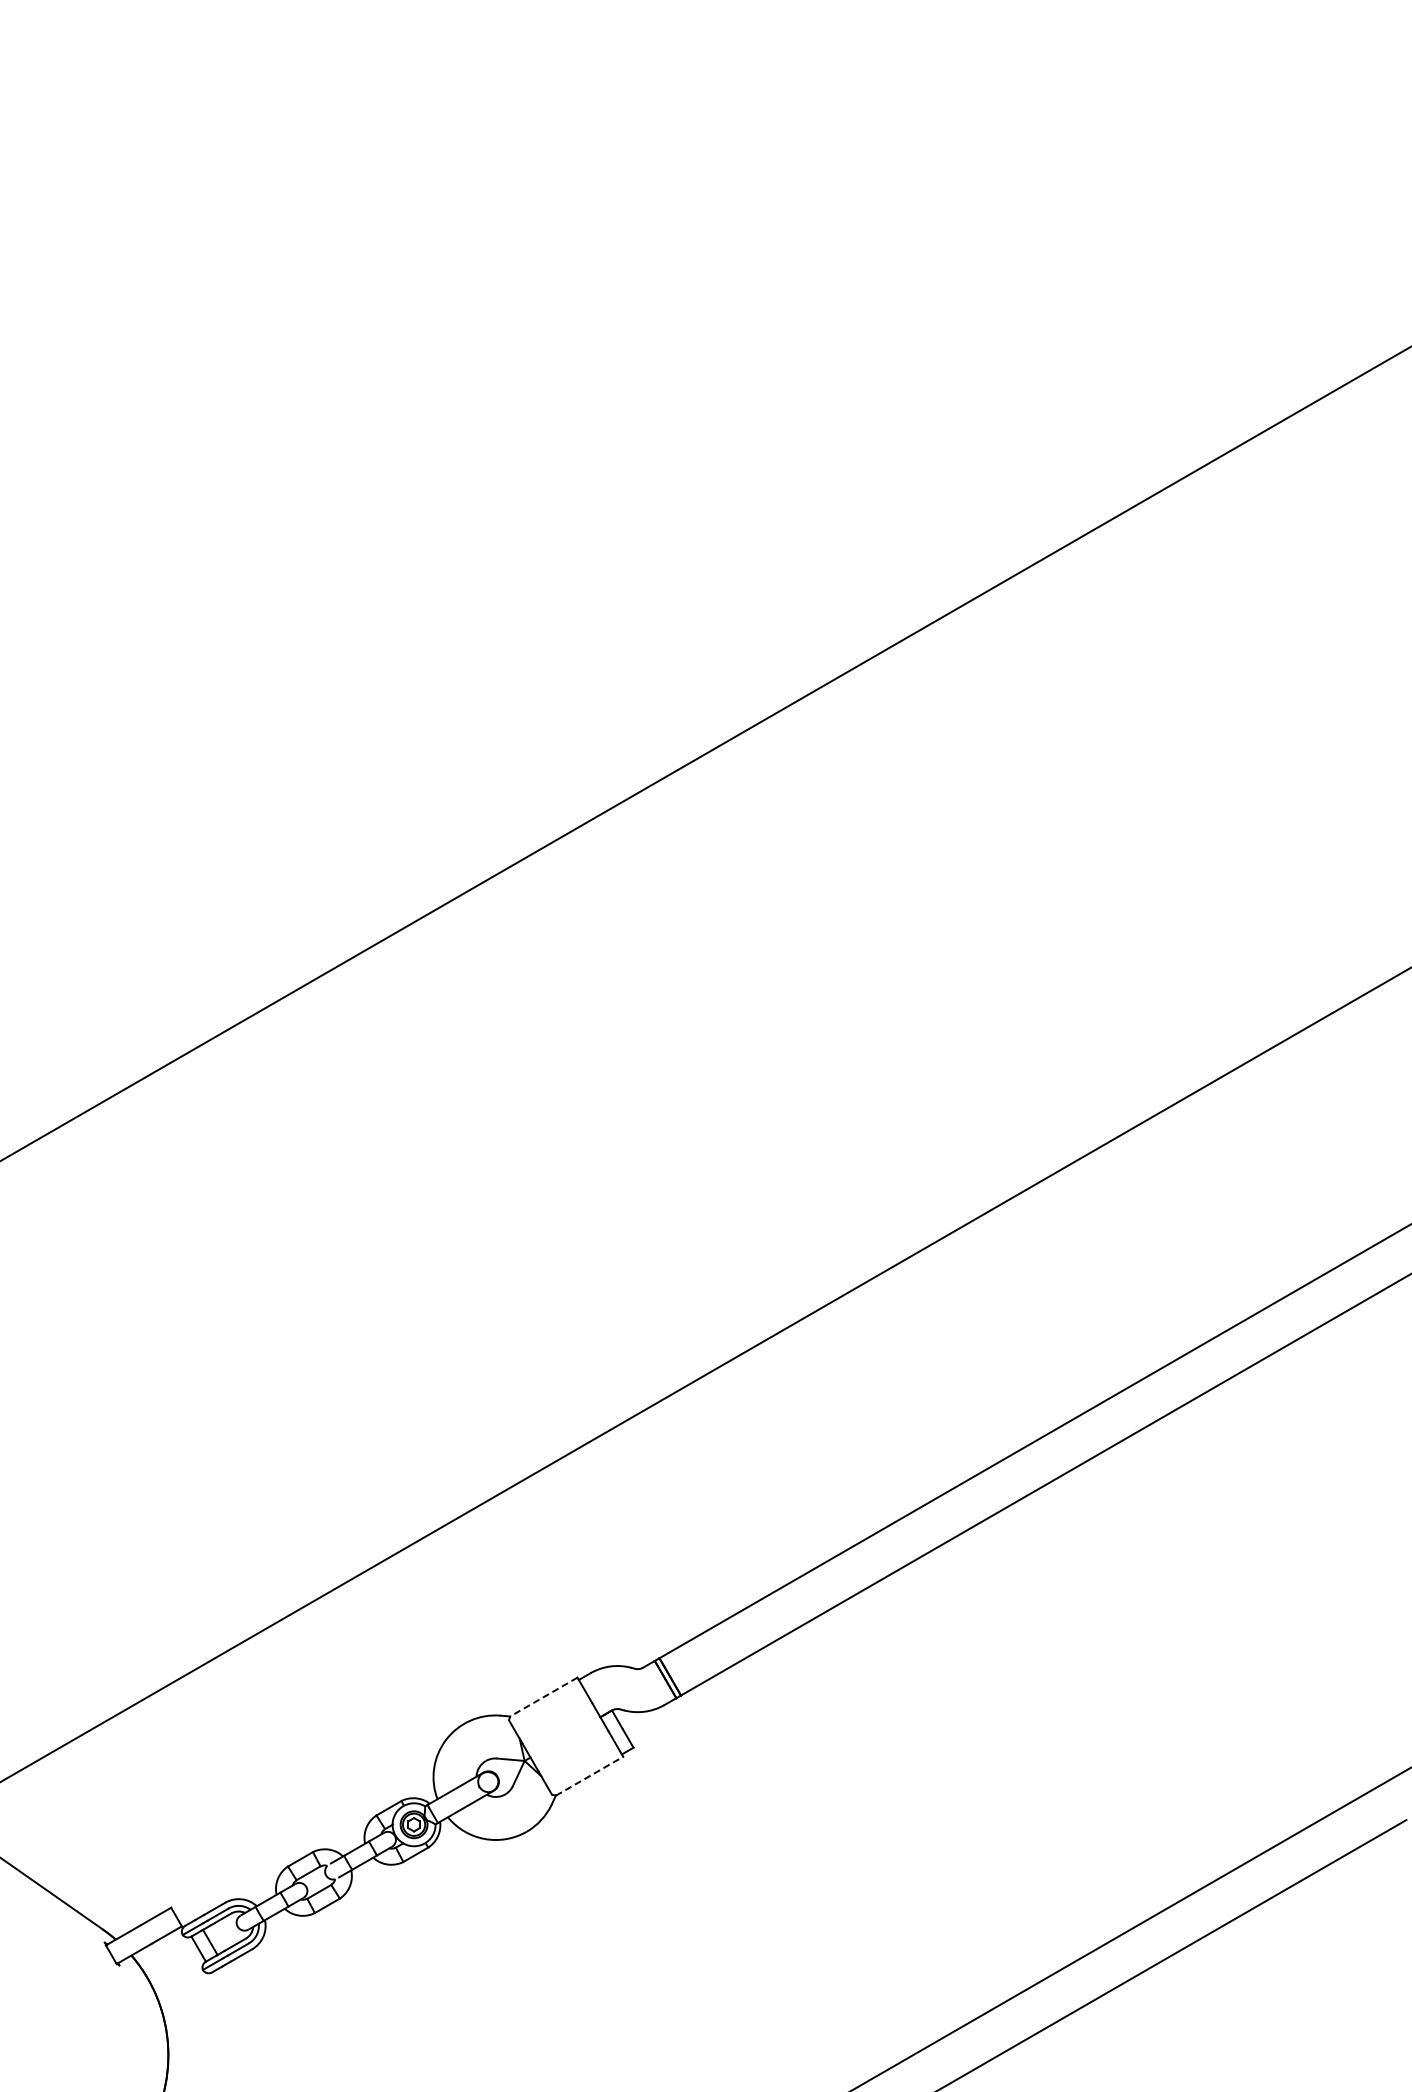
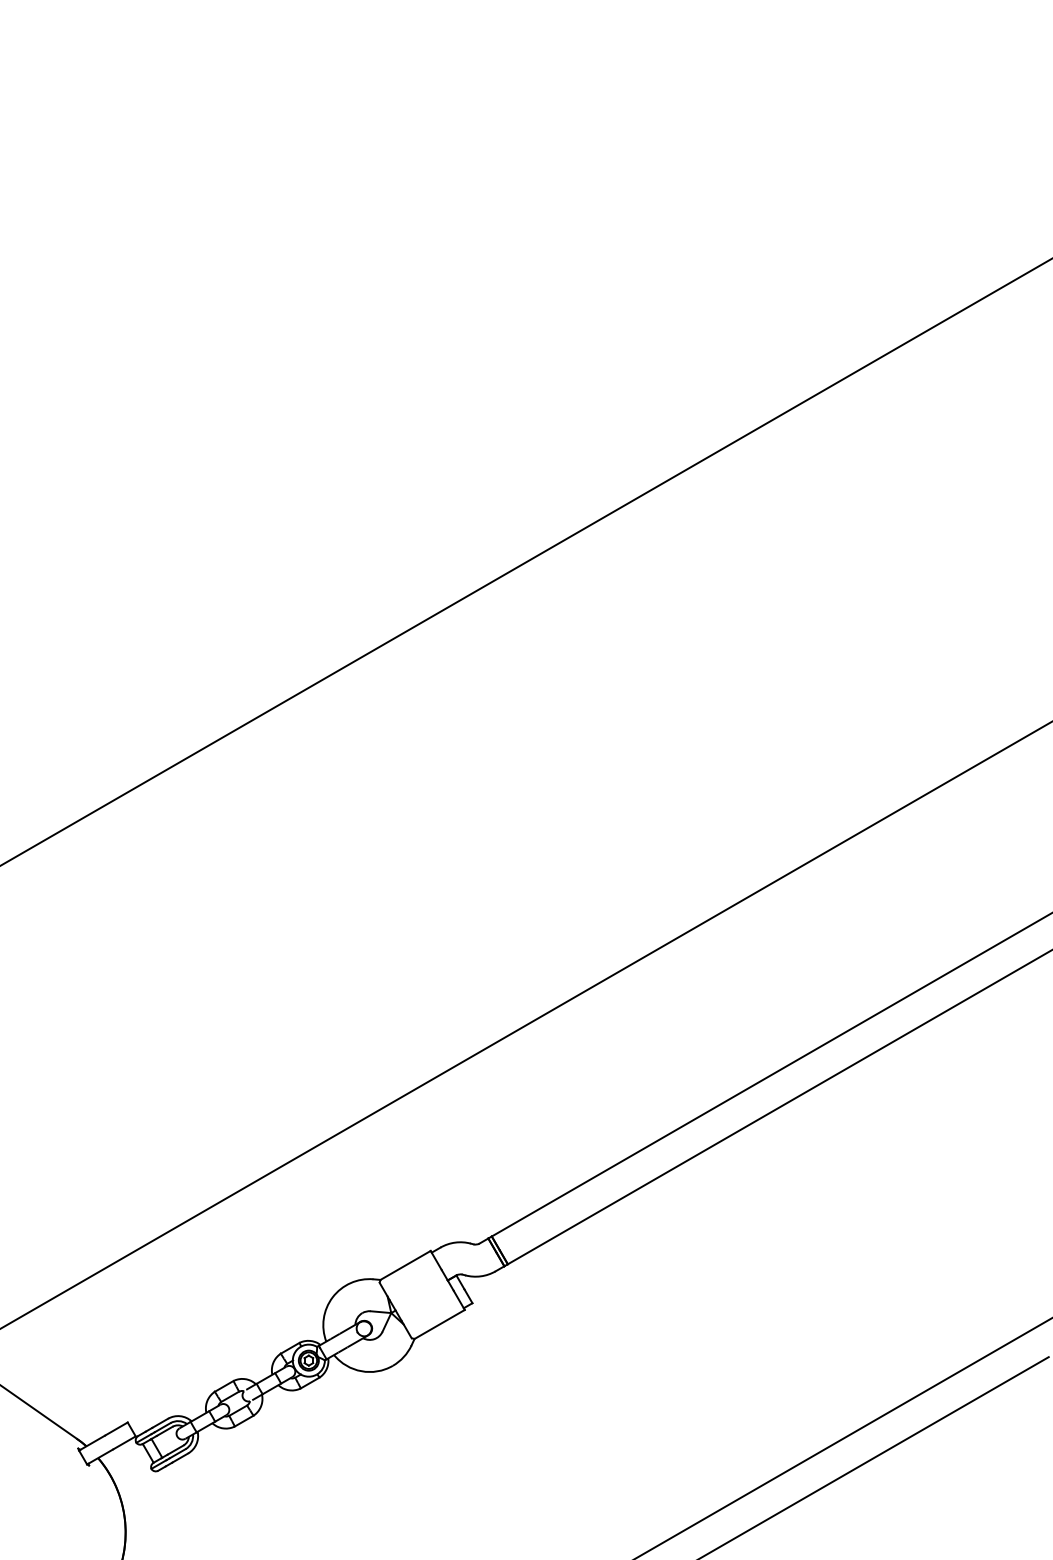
line: (543, 1697) -> (405, 1265), dashed -> solid
line: (589, 1776) -> (439, 1324), dashed -> solid

